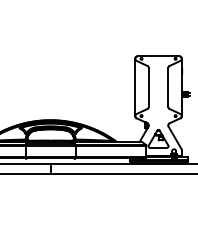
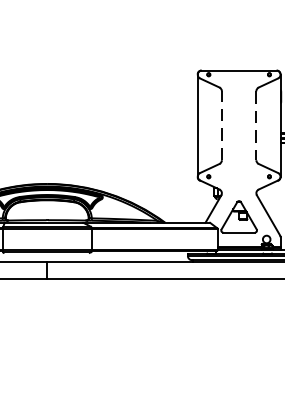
line: (148, 86) -> (221, 124), solid -> dashed
line: (168, 87) -> (256, 125), solid -> dashed

